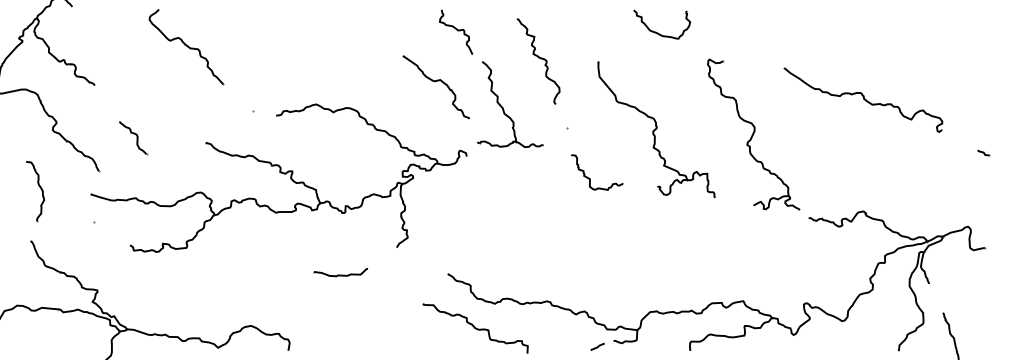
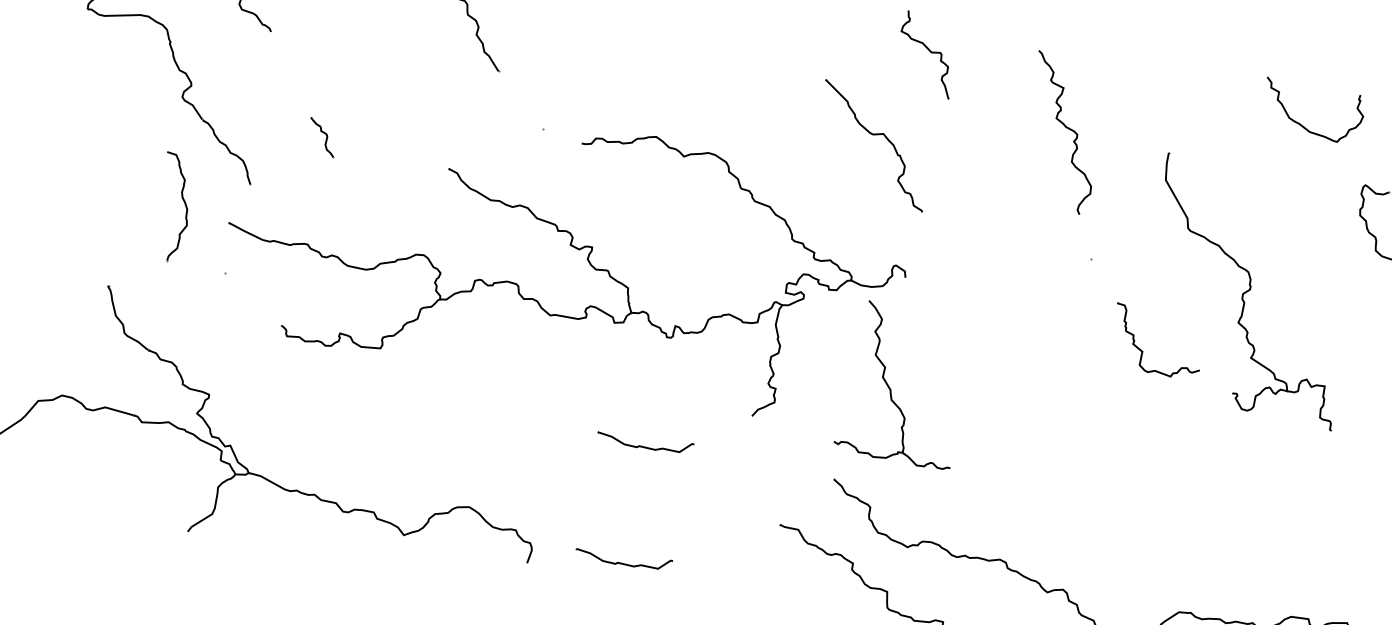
curve: (658, 32) -> (1303, 124), moved
part: (503, 107) -> (891, 388), moved
part: (133, 138) -> (322, 137), size x0.6
curve: (590, 178) -> (1143, 350), moved
part: (35, 191) -> (174, 207), moved
part: (340, 338) -> (623, 558), added

